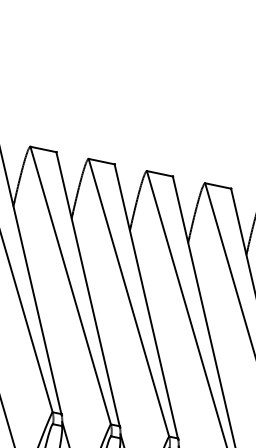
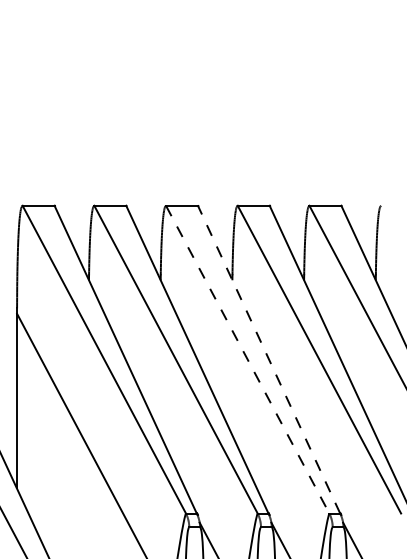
line: (128, 298) -> (247, 360), solid -> dashed
line: (146, 301) -> (269, 359), solid -> dashed

